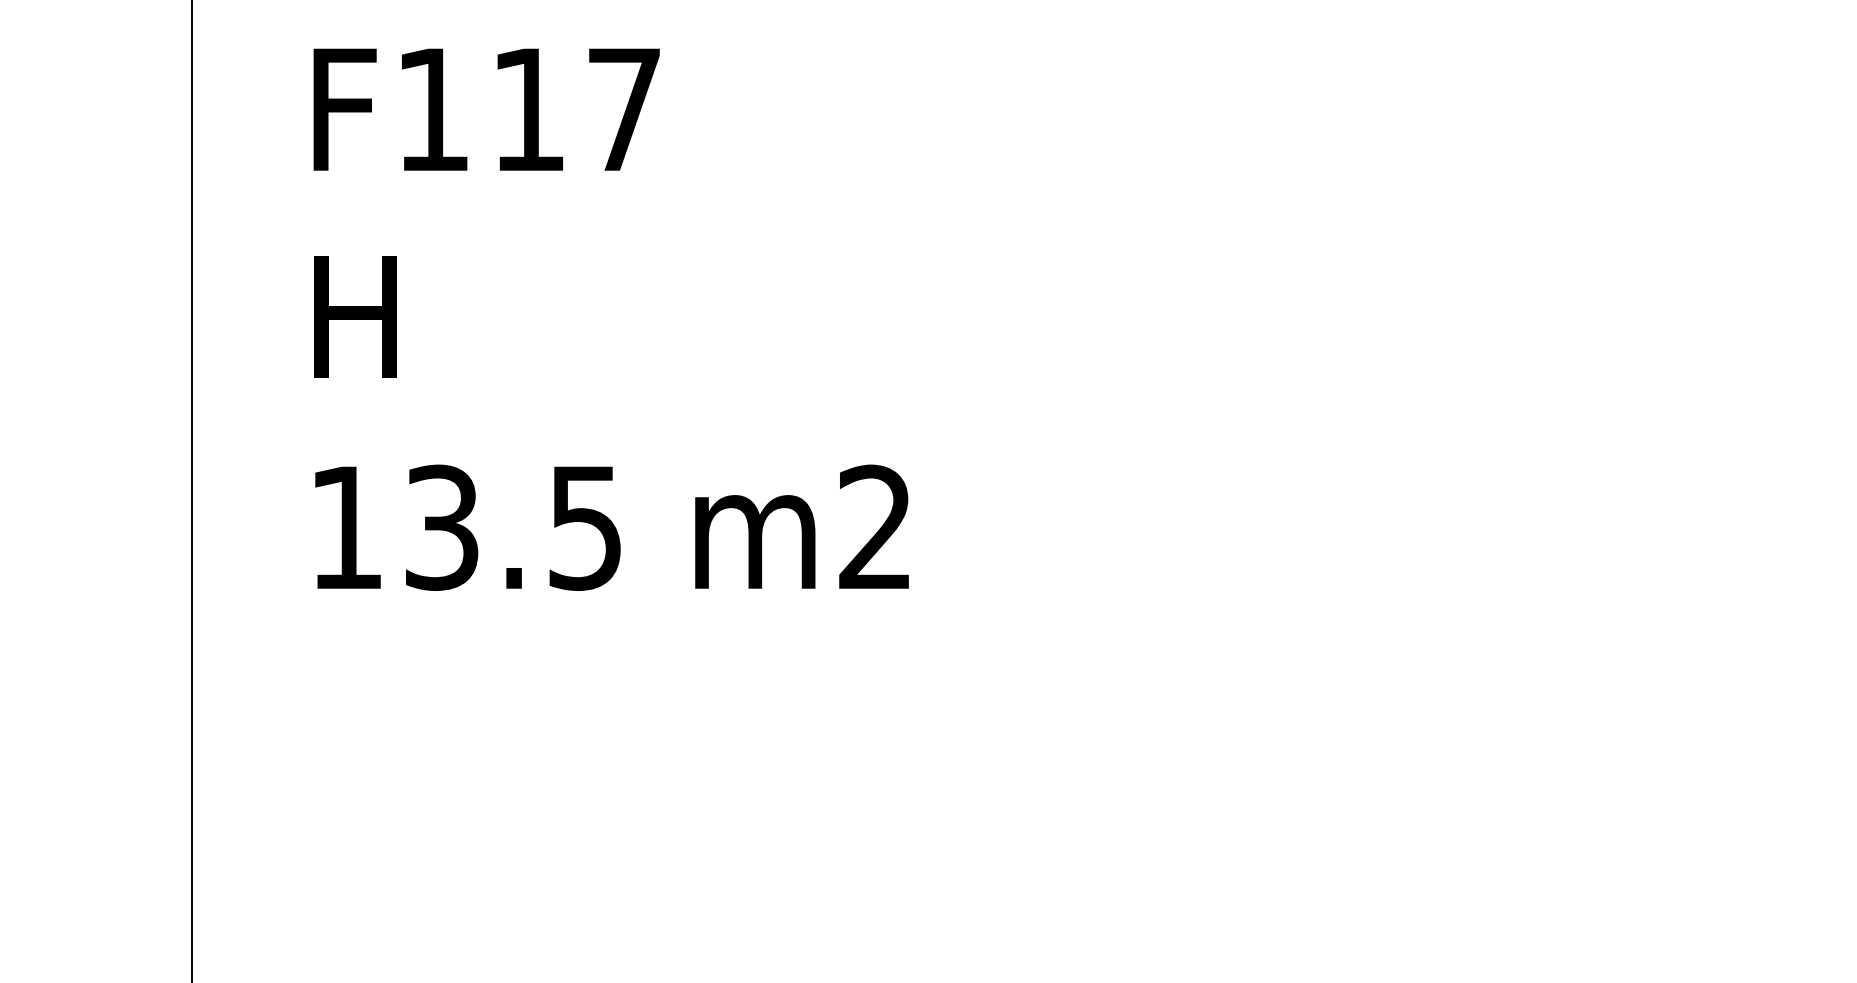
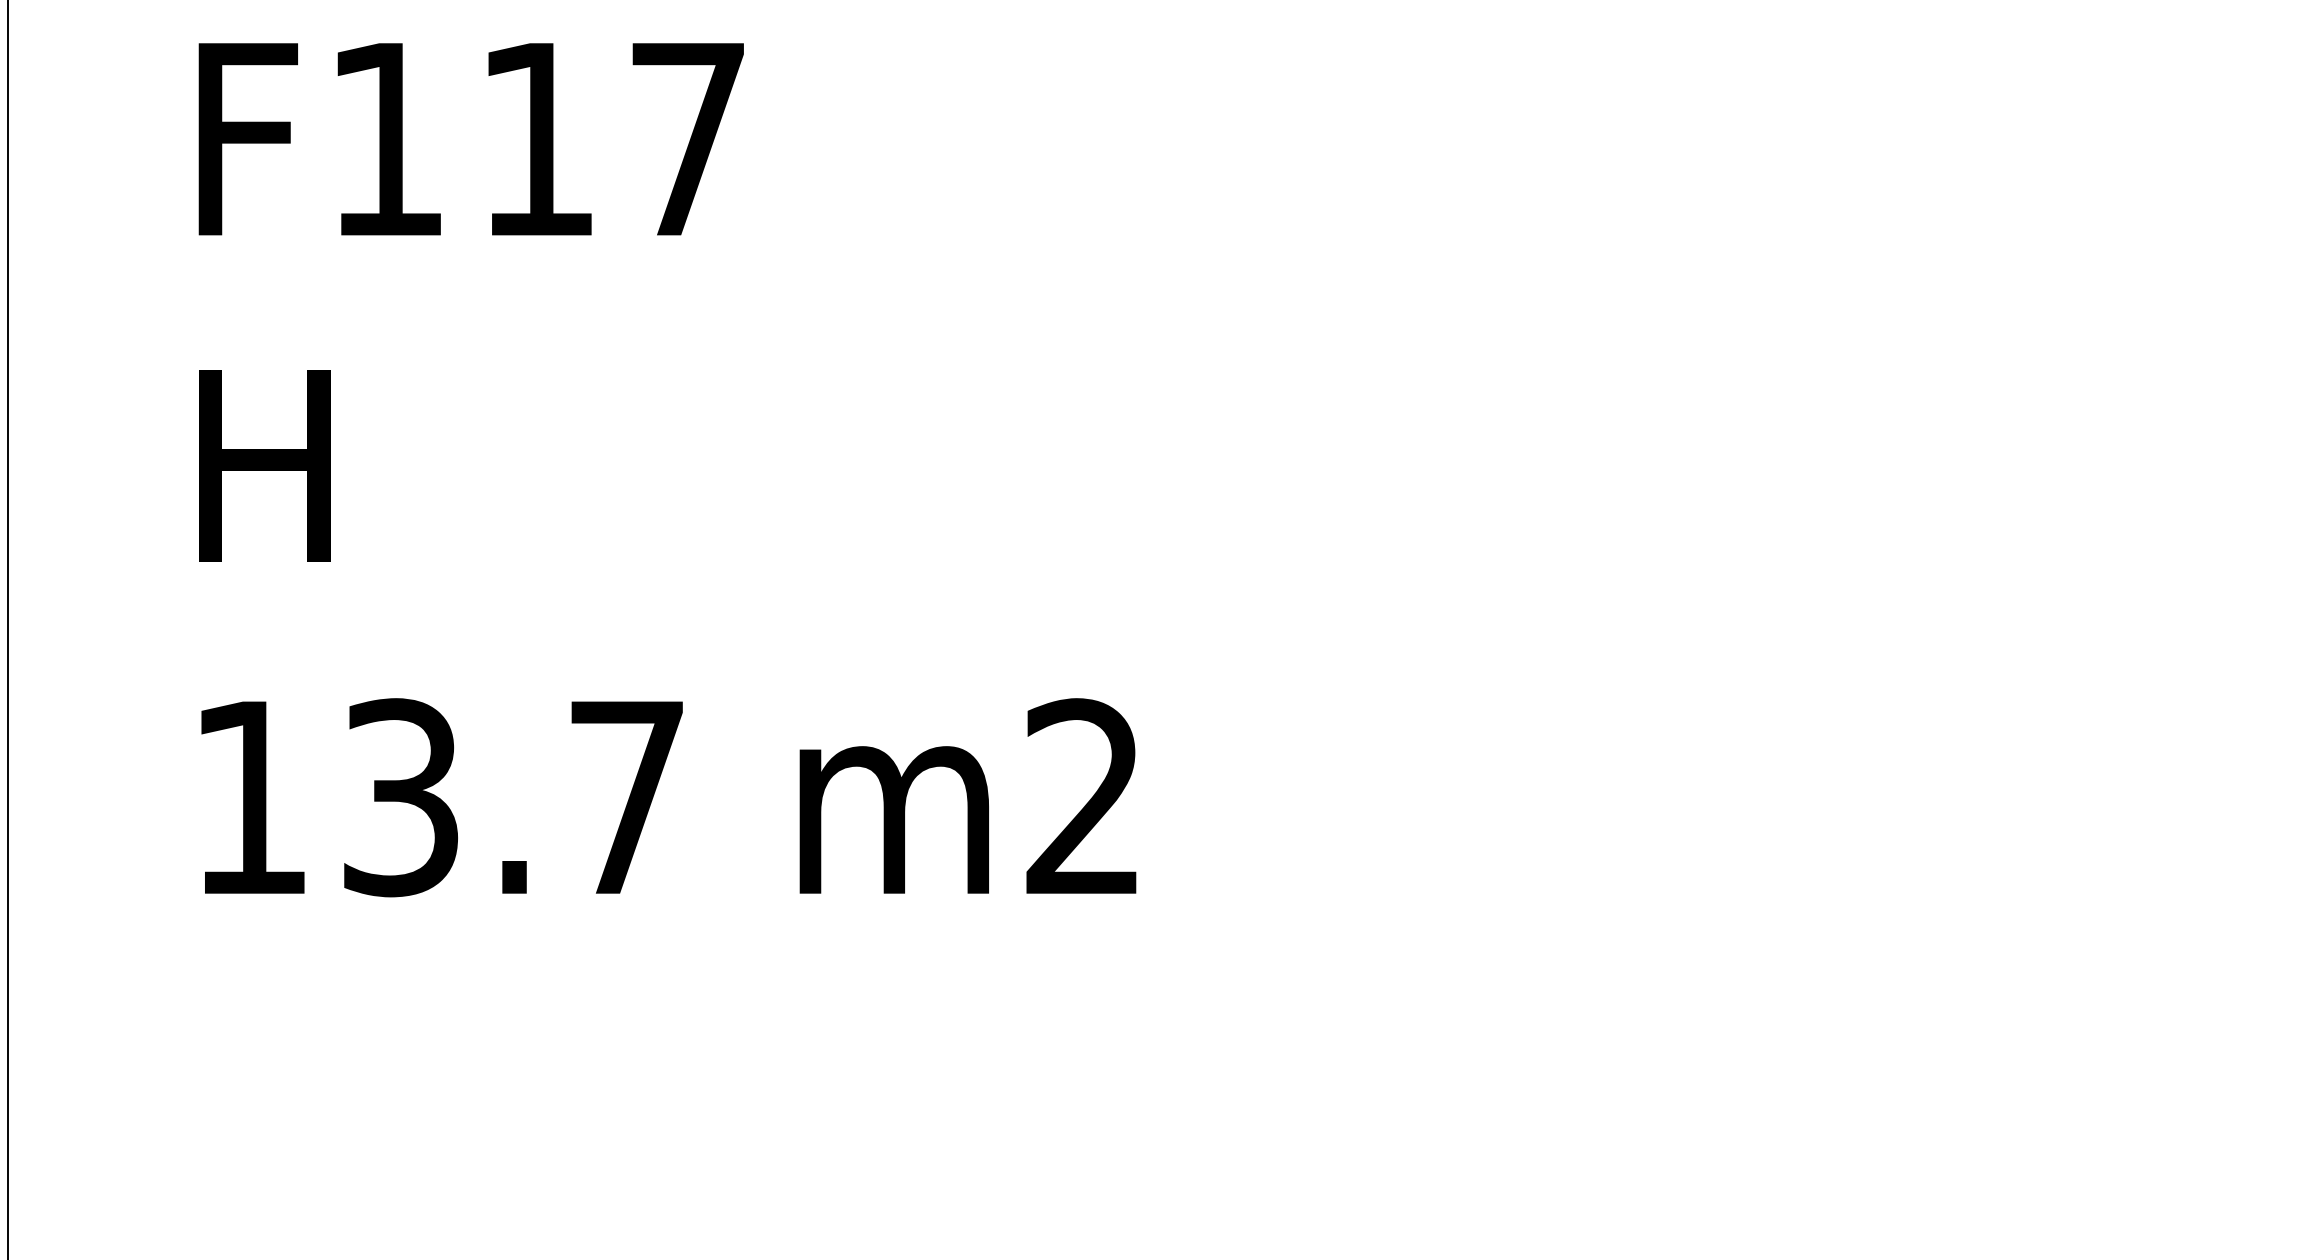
text: (584, 528) -> (625, 798), 13.5 -> 13.7

